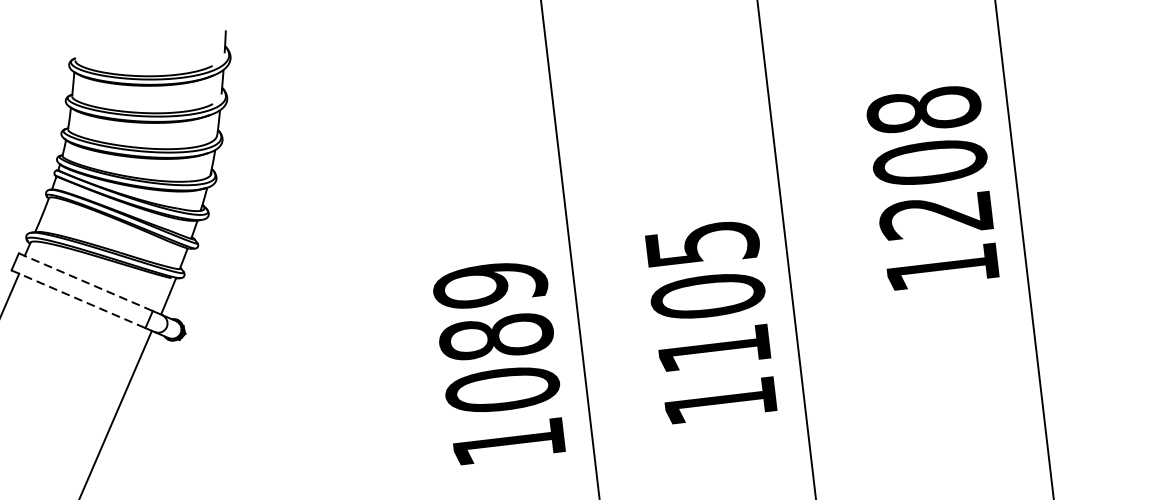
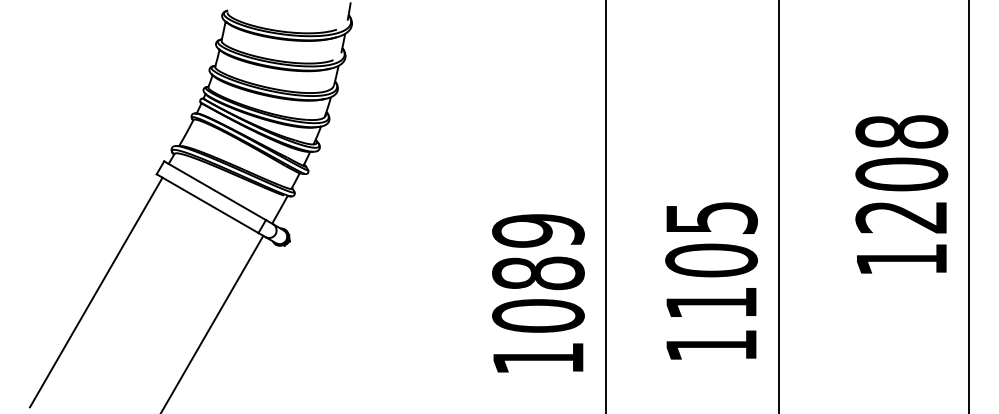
line: (86, 281) -> (215, 190), dashed -> solid
line: (78, 299) -> (207, 203), dashed -> solid

